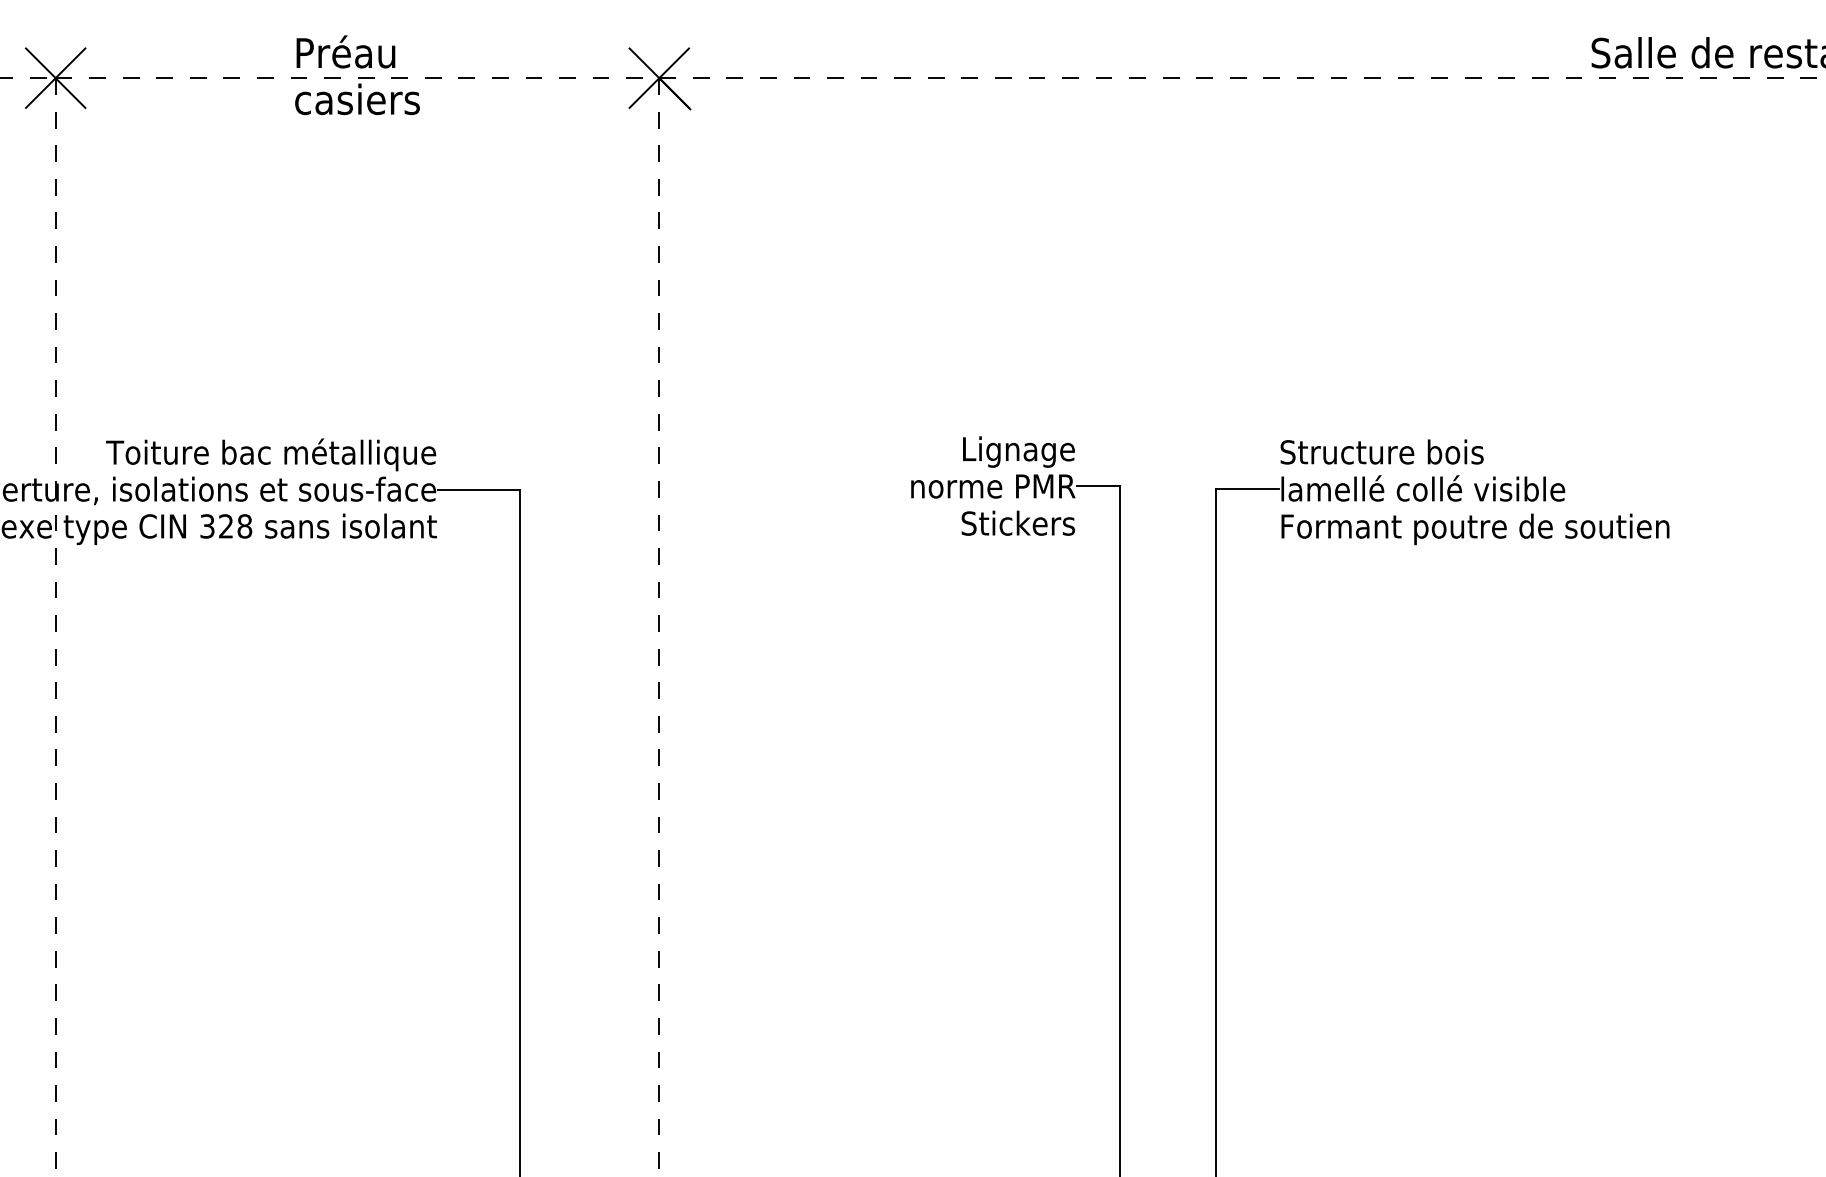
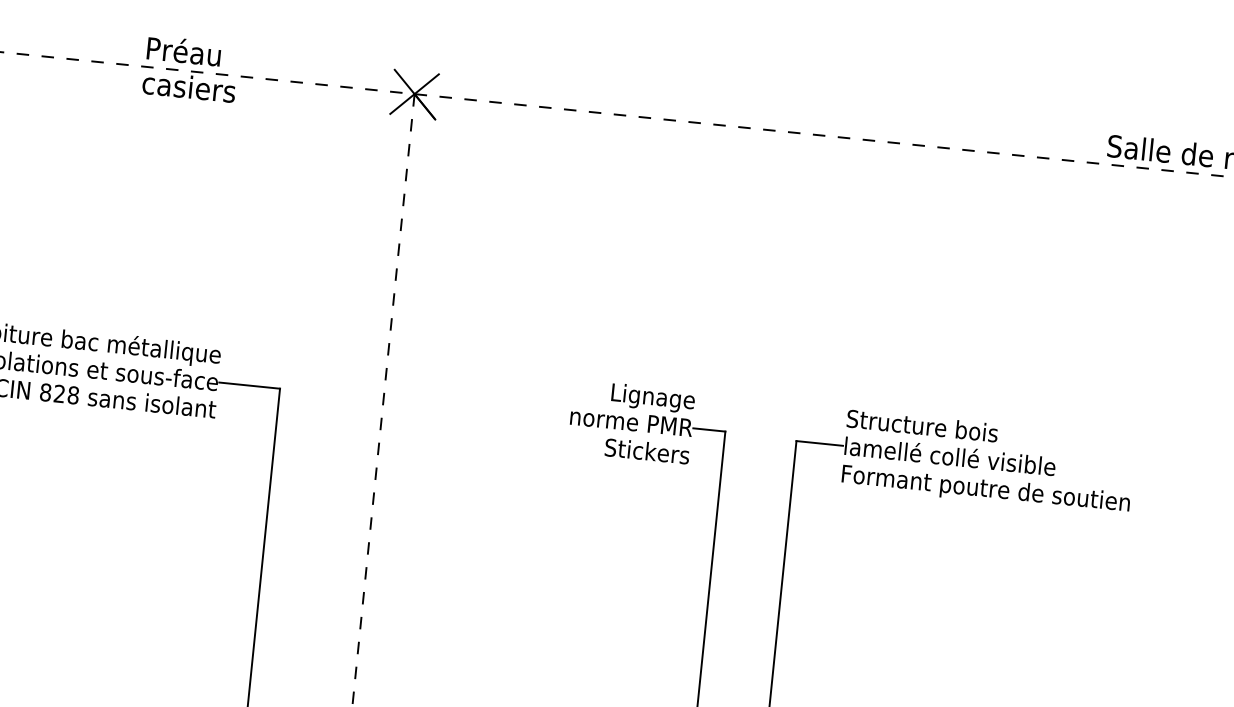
text: (207, 526) -> (45, 392), 328 -> 828

